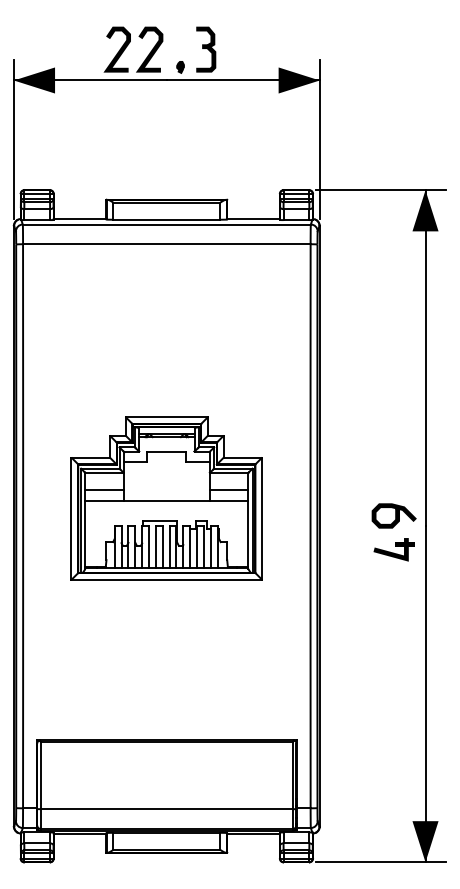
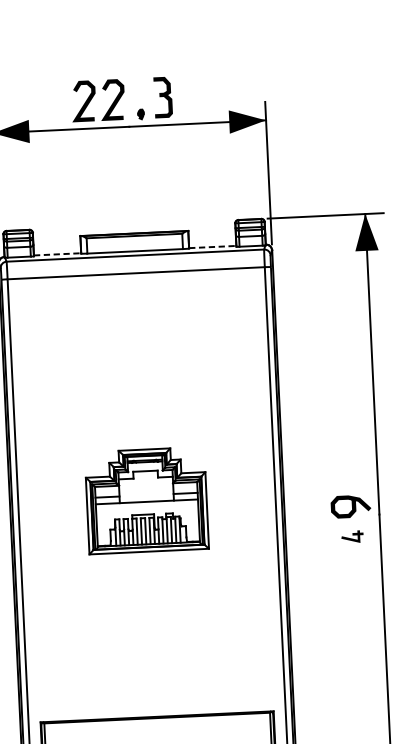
line: (80, 219) -> (57, 254), solid -> dashed
line: (254, 219) -> (213, 247), solid -> dashed
part: (166, 498) -> (146, 500), size x0.7
part: (393, 549) -> (351, 536), size x0.6

